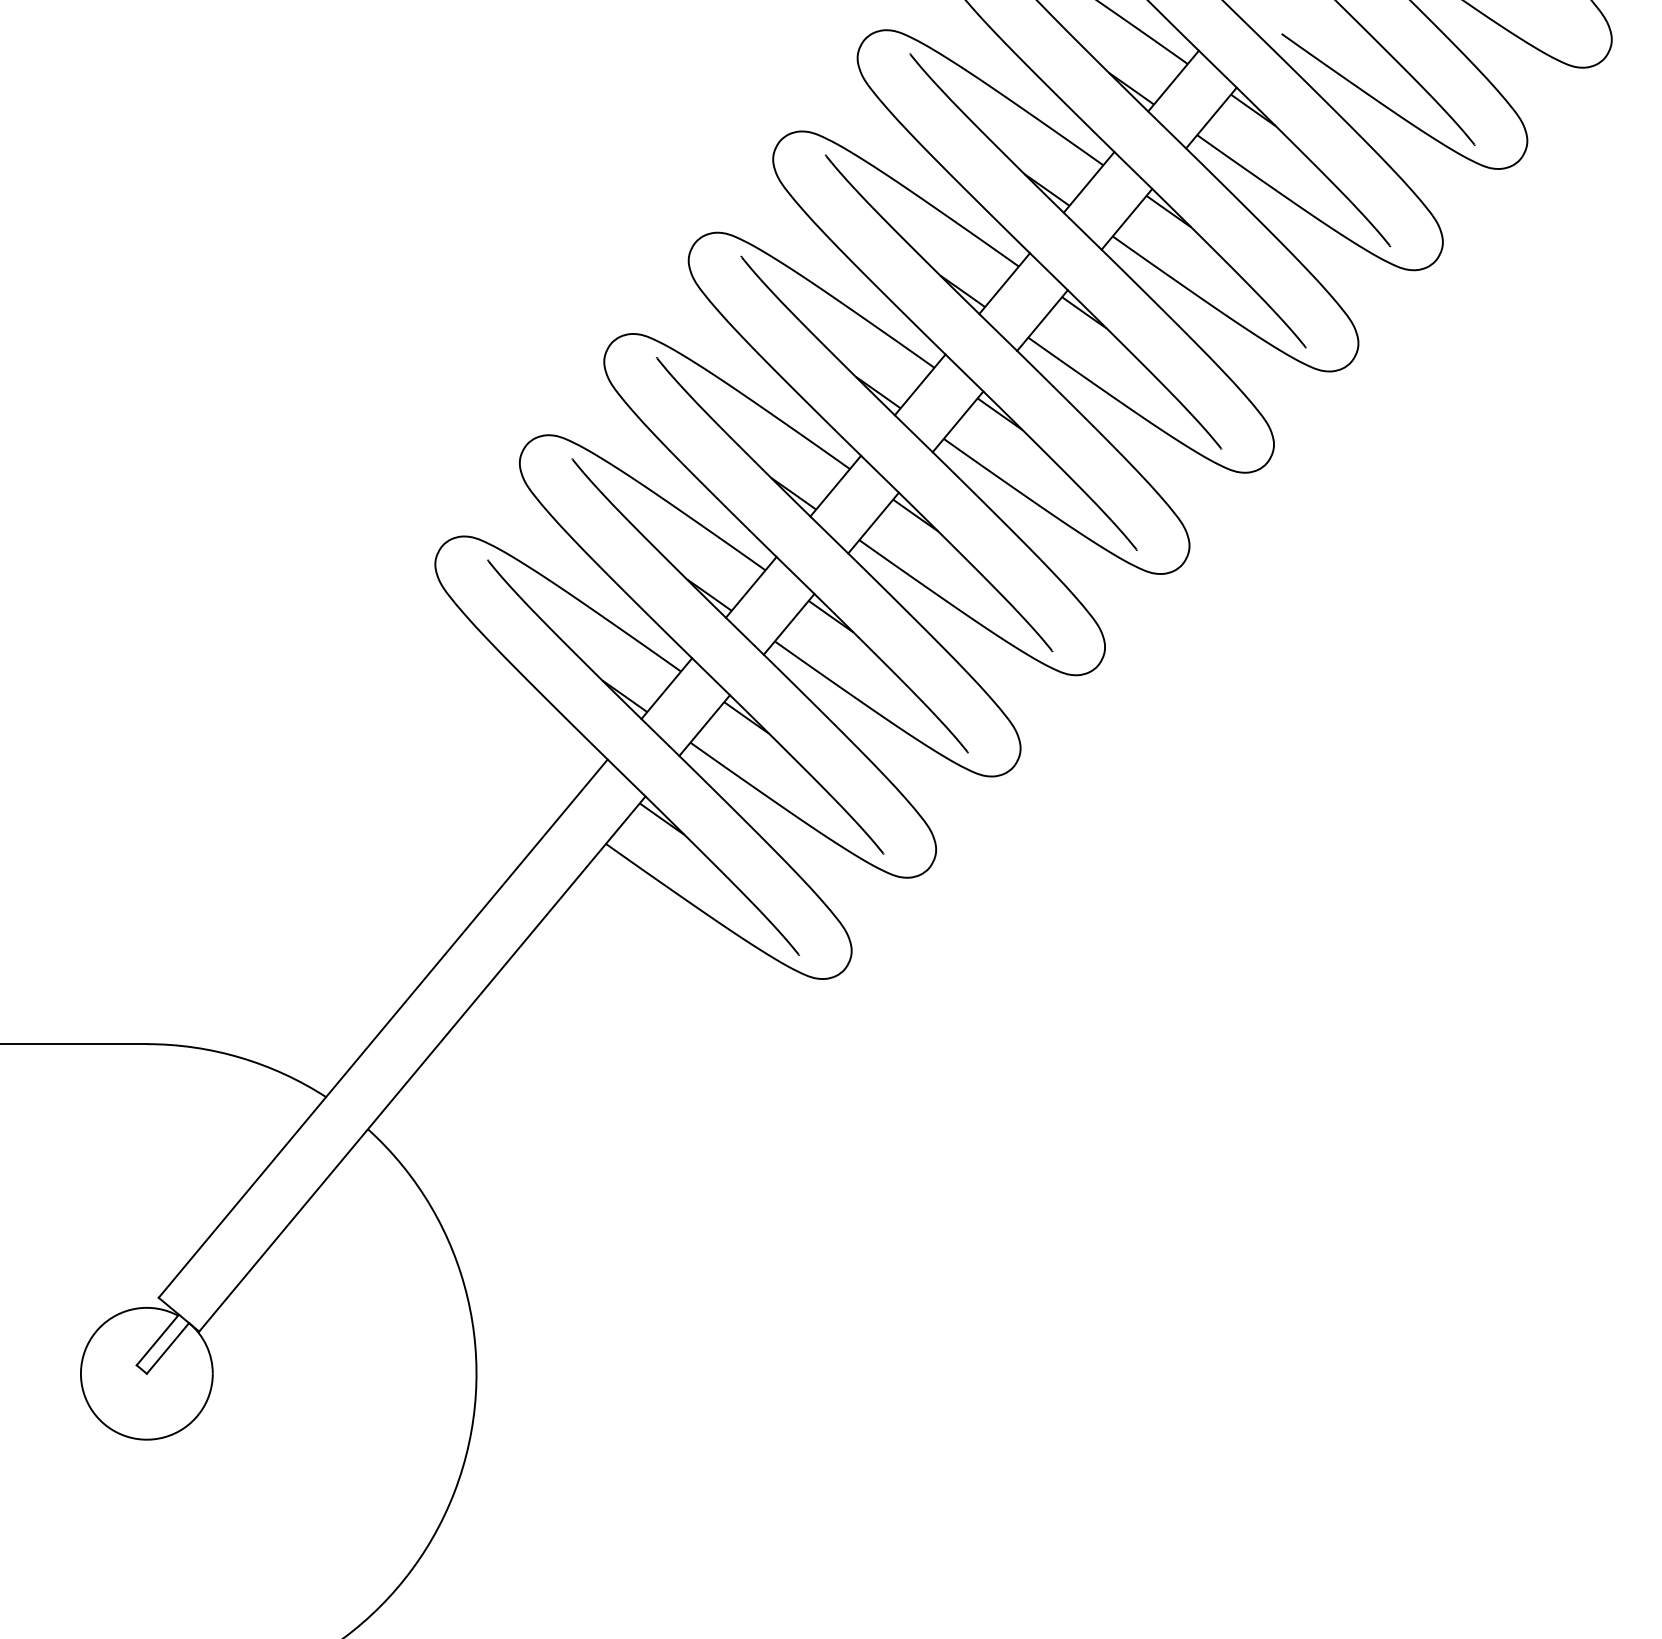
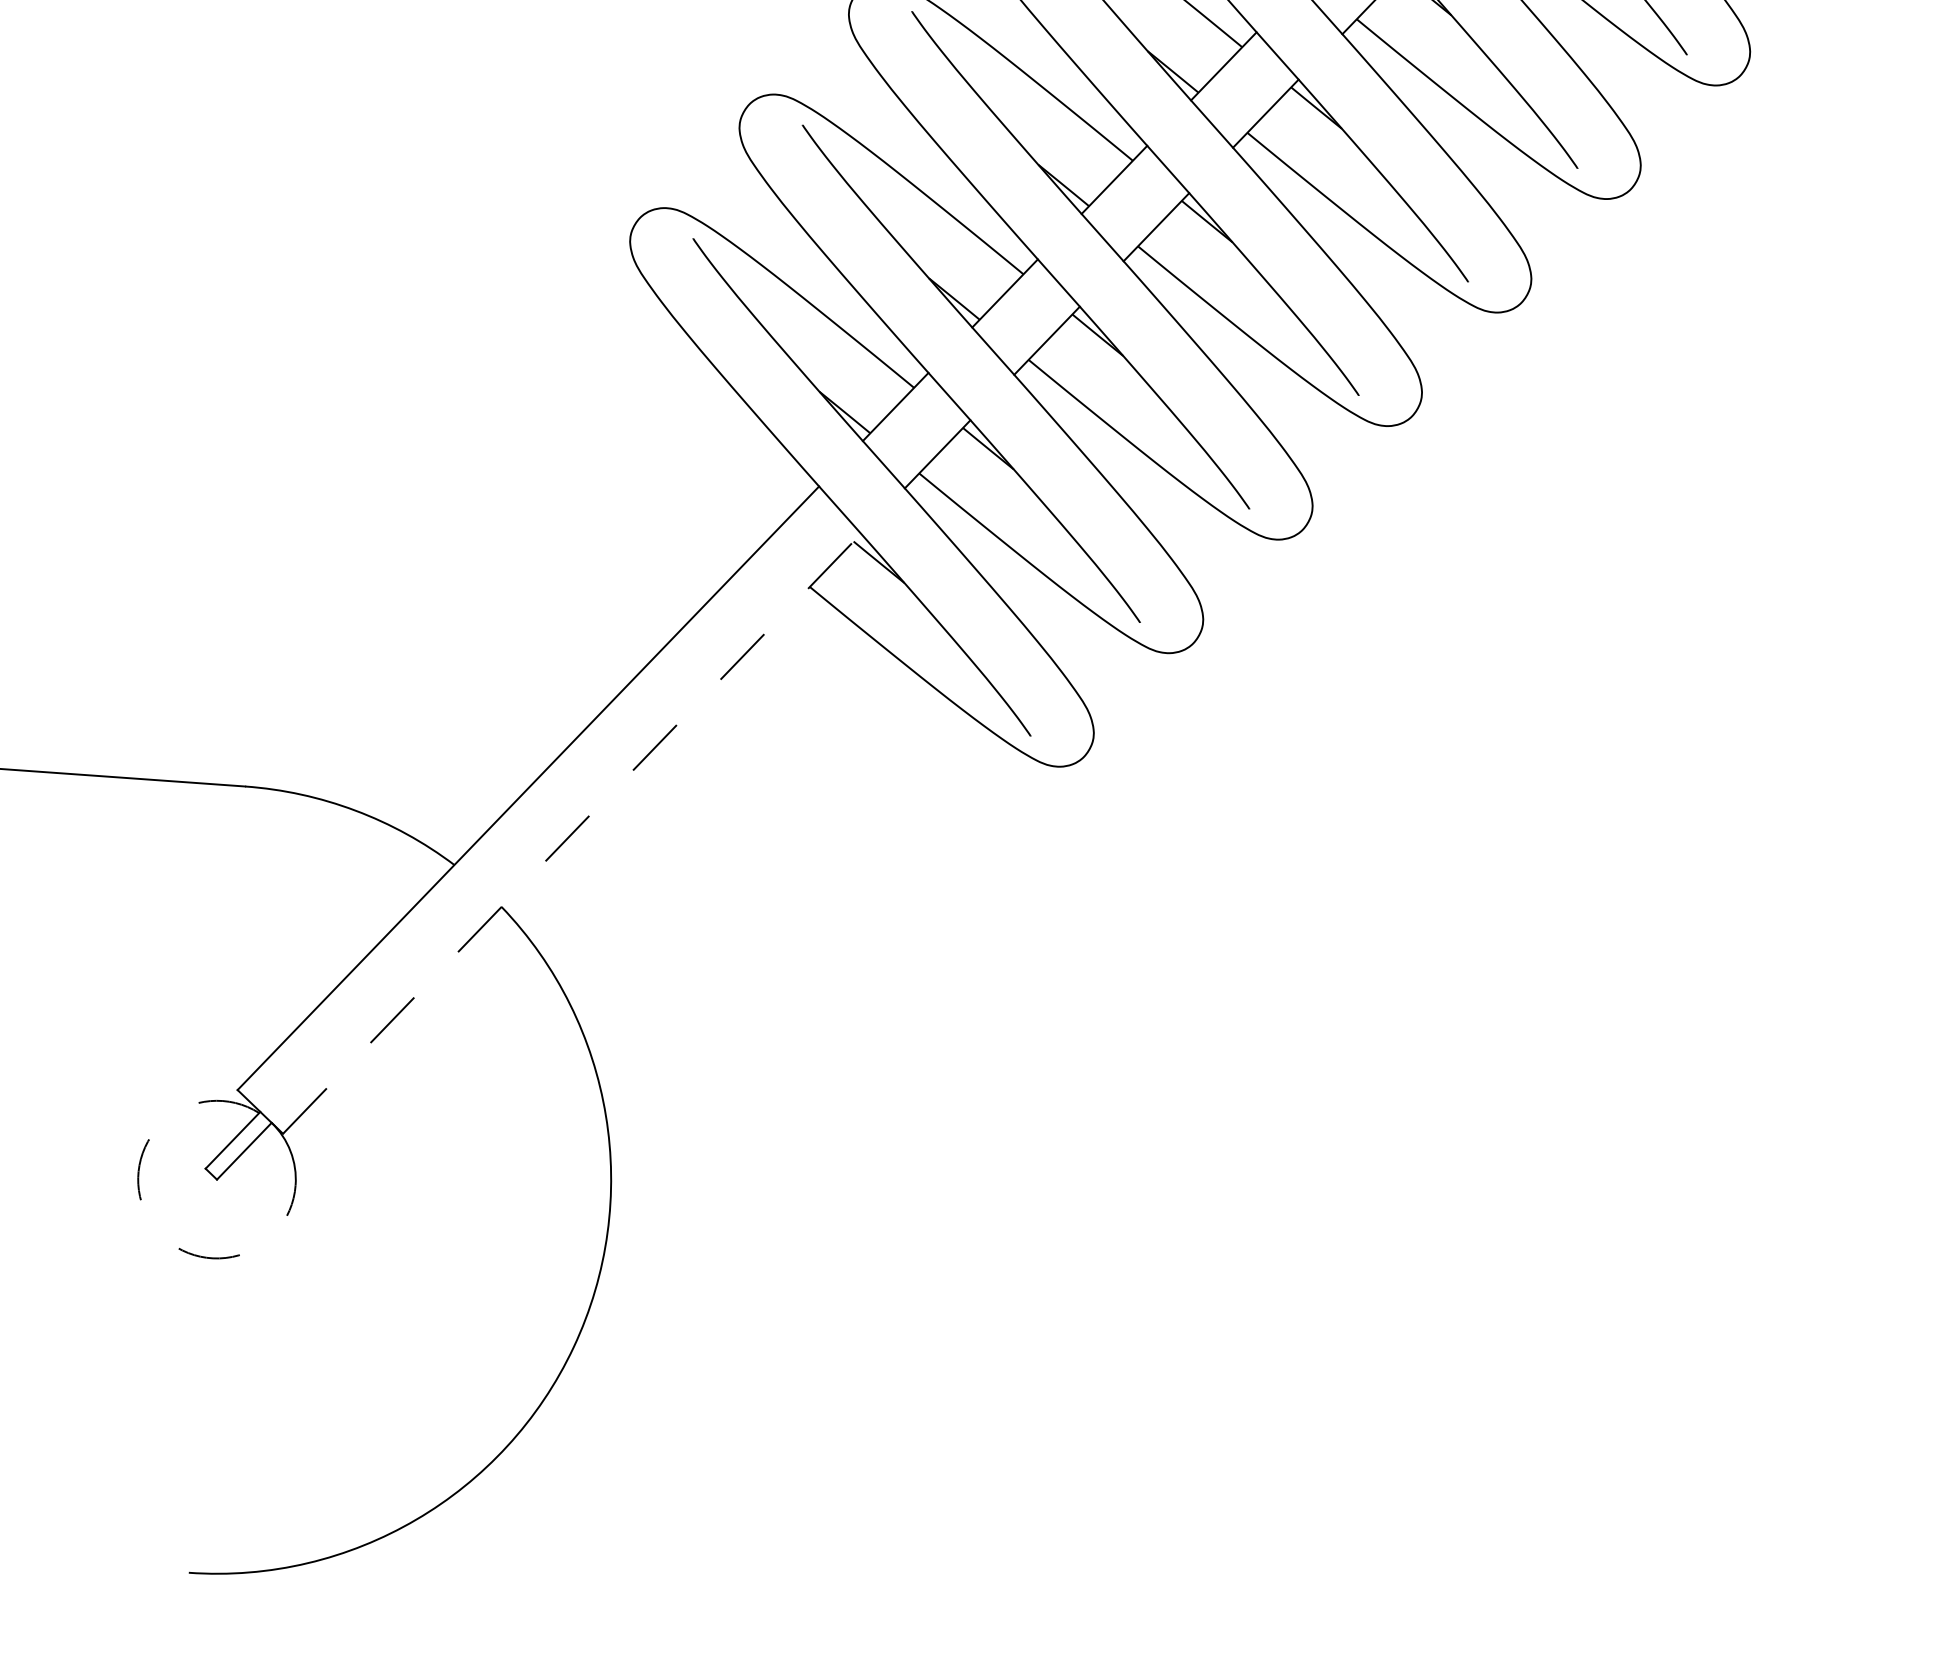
line: (422, 1063) -> (572, 833), solid -> dashed
arc: (90, 1407) -> (146, 1215), solid -> dashed

